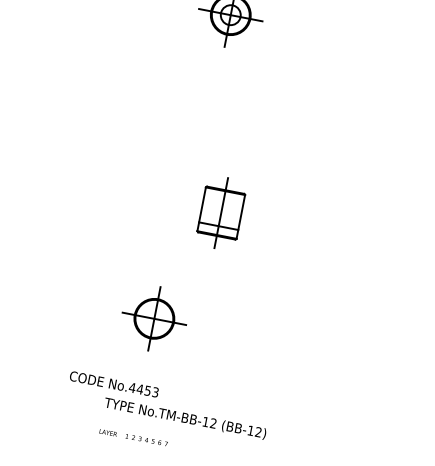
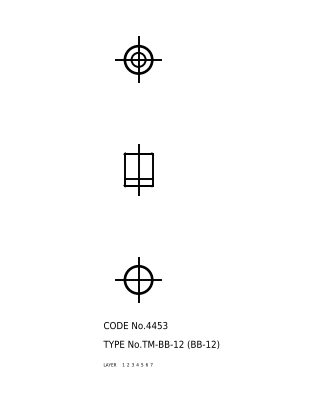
part: (221, 212) -> (138, 169), moved
part: (154, 318) -> (138, 279), moved
text: (114, 384) -> (135, 325), moved

